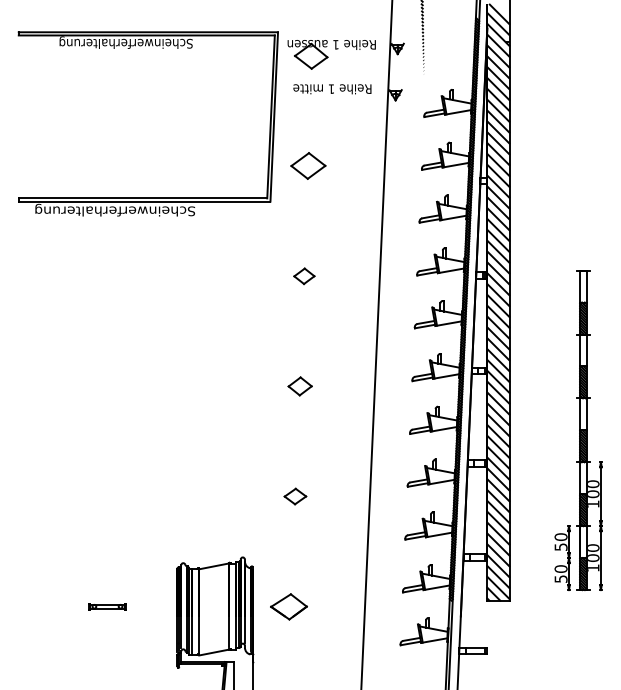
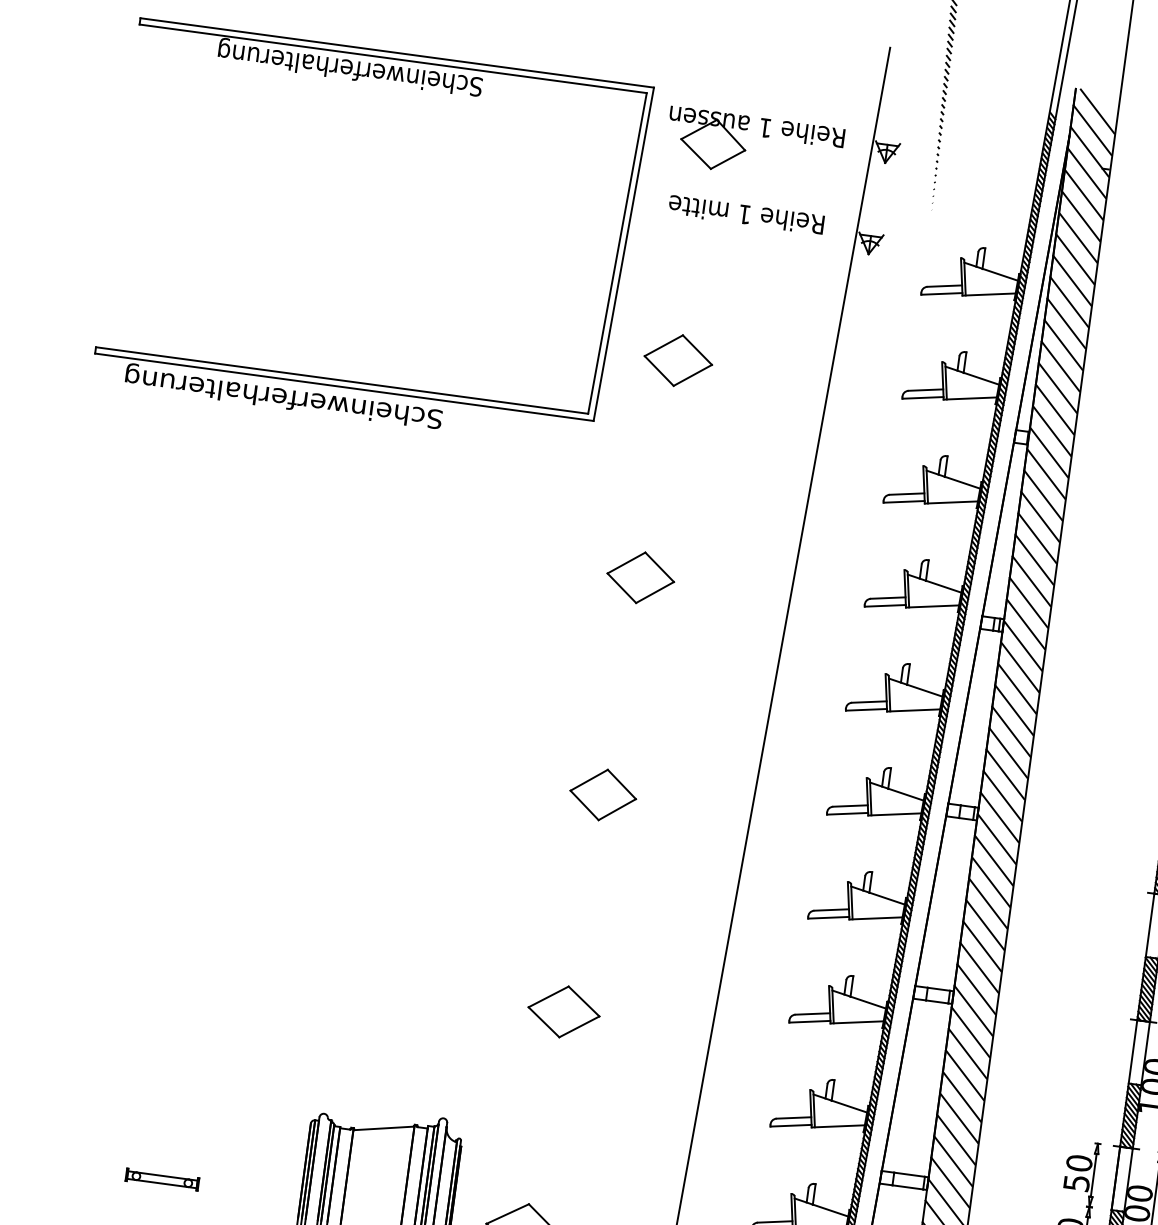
part: (304, 276) -> (641, 578), size x1.67
part: (299, 386) -> (601, 794), size x1.43
part: (295, 496) -> (564, 1011), size x1.67

